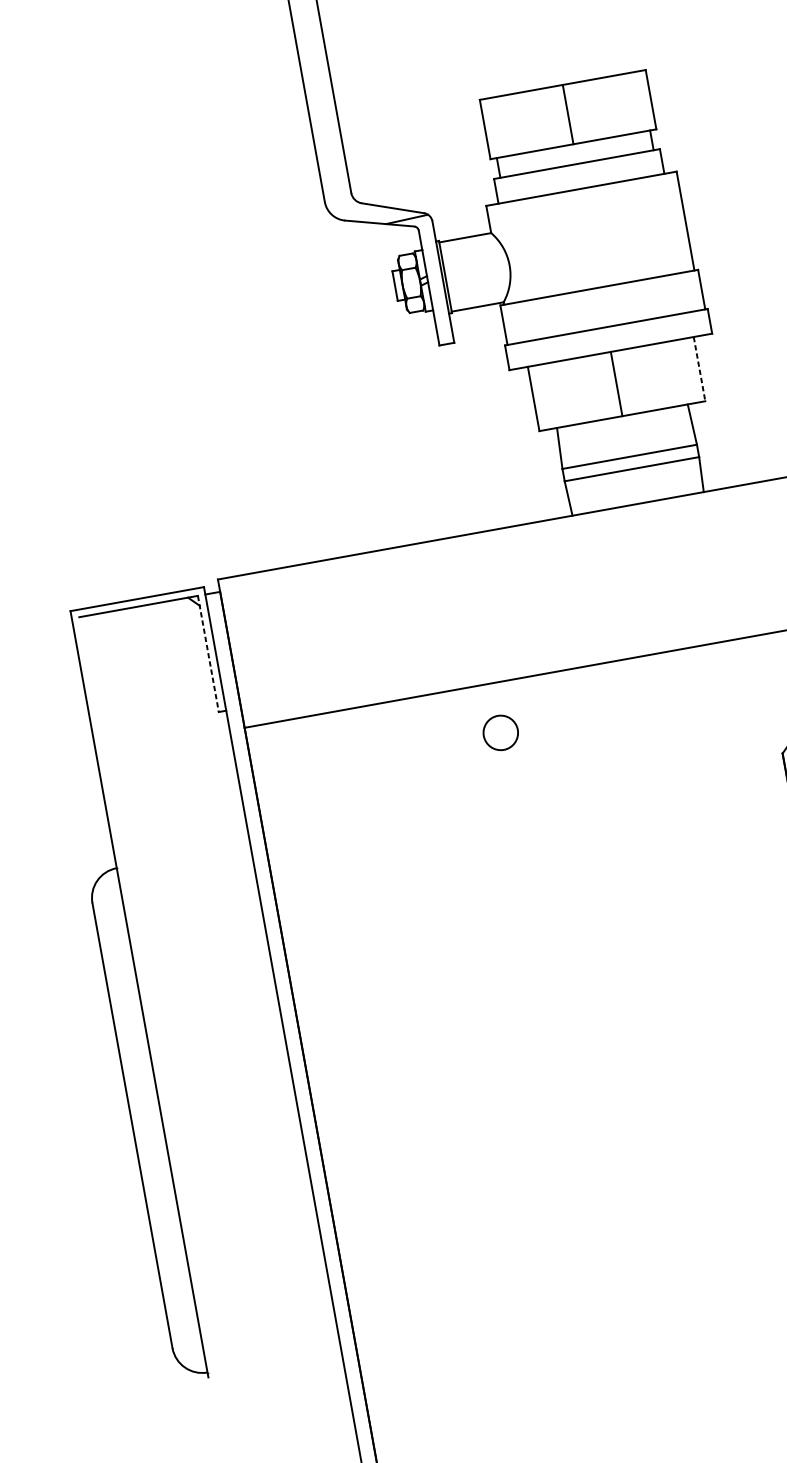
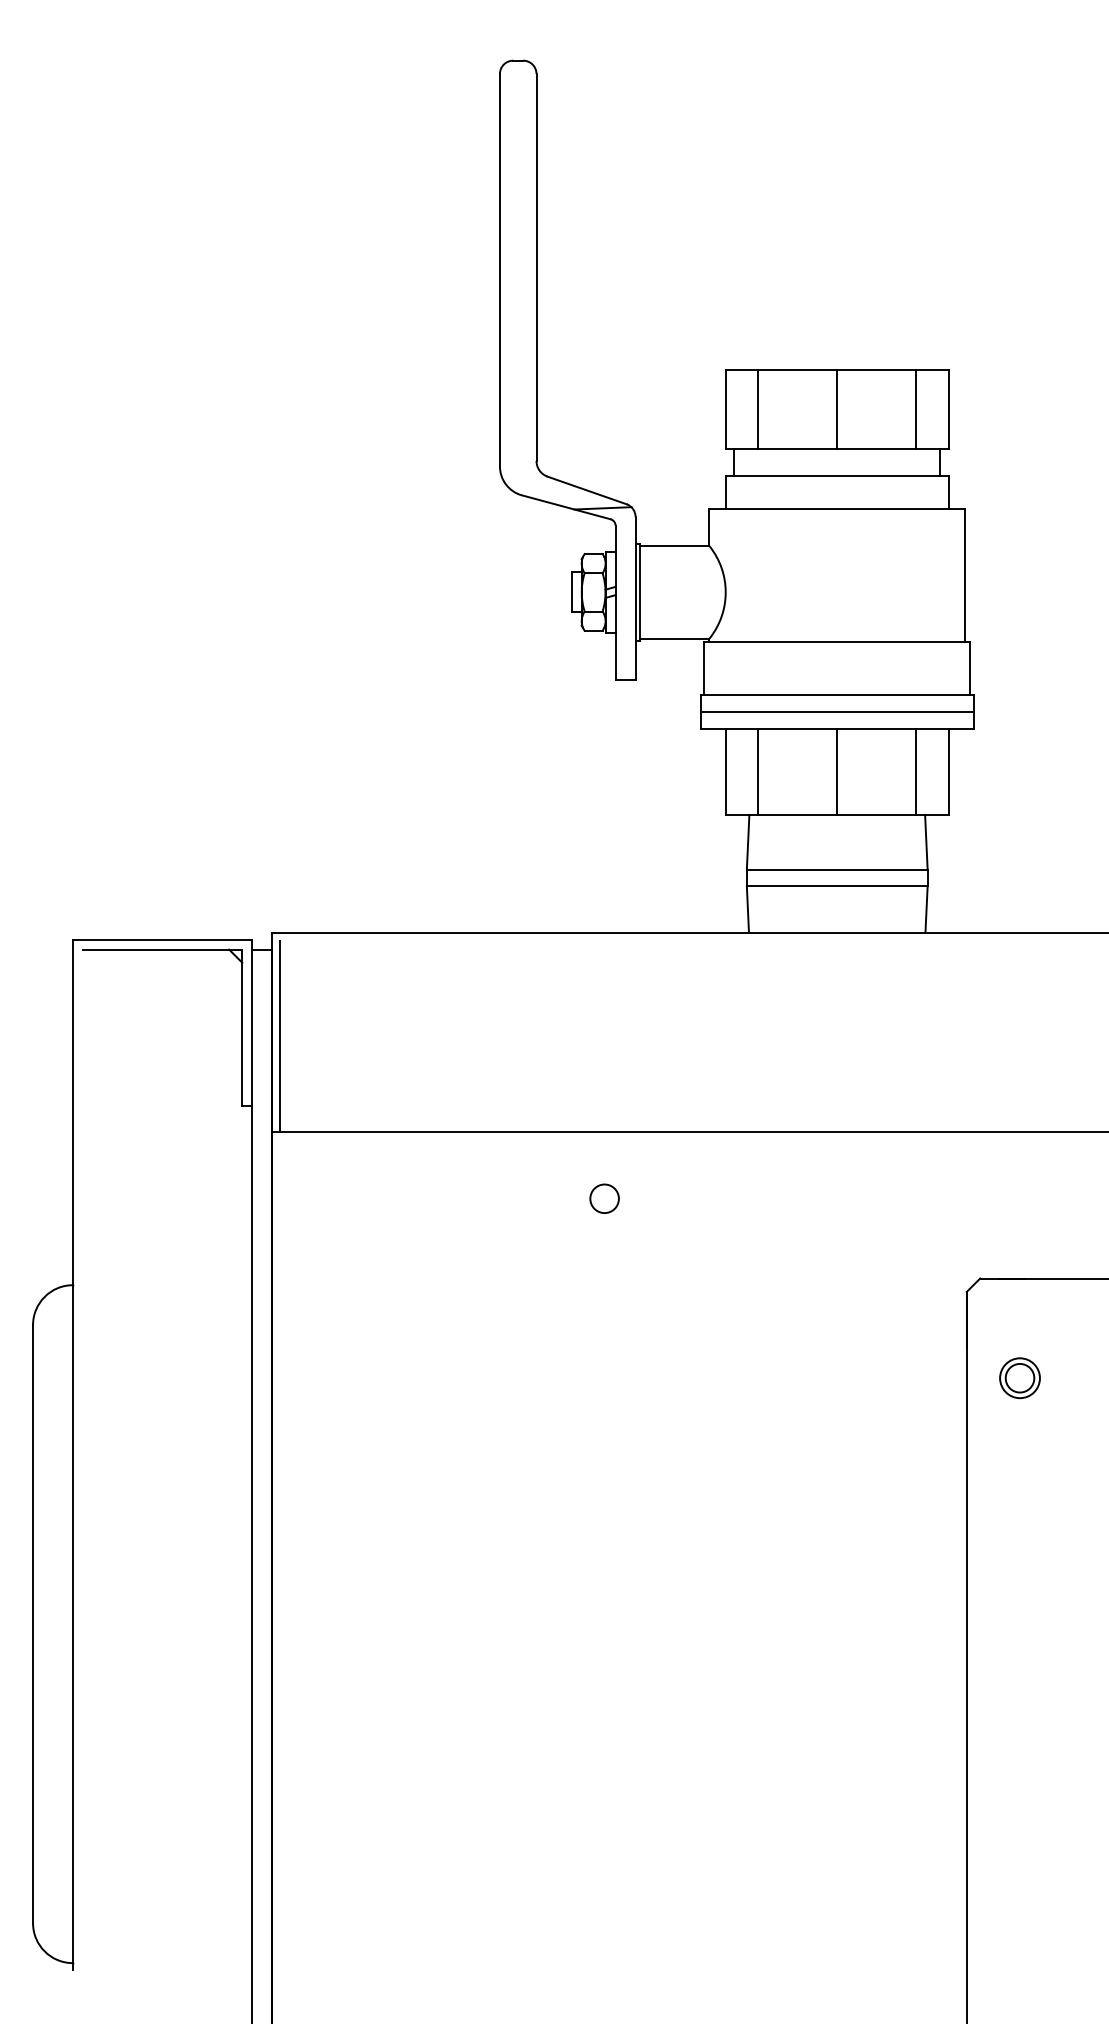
line: (627, 103) -> (916, 409), added
line: (509, 125) -> (758, 409), added
line: (608, 339) -> (837, 712), added
line: (699, 369) -> (948, 772), dashed -> solid
line: (675, 373) -> (916, 771), added
line: (558, 394) -> (758, 771), added
line: (208, 654) -> (242, 1028), dashed -> solid
line: (237, 655) -> (280, 1036), added
circle: (500, 732) -> (604, 1198), size x0.62

